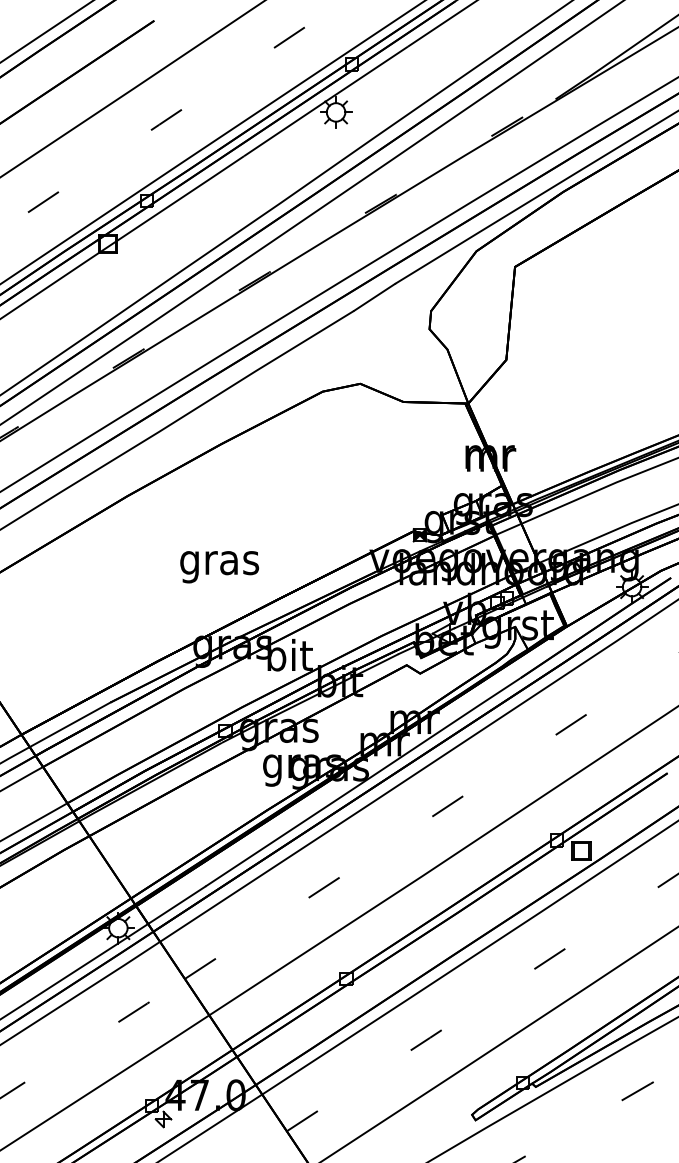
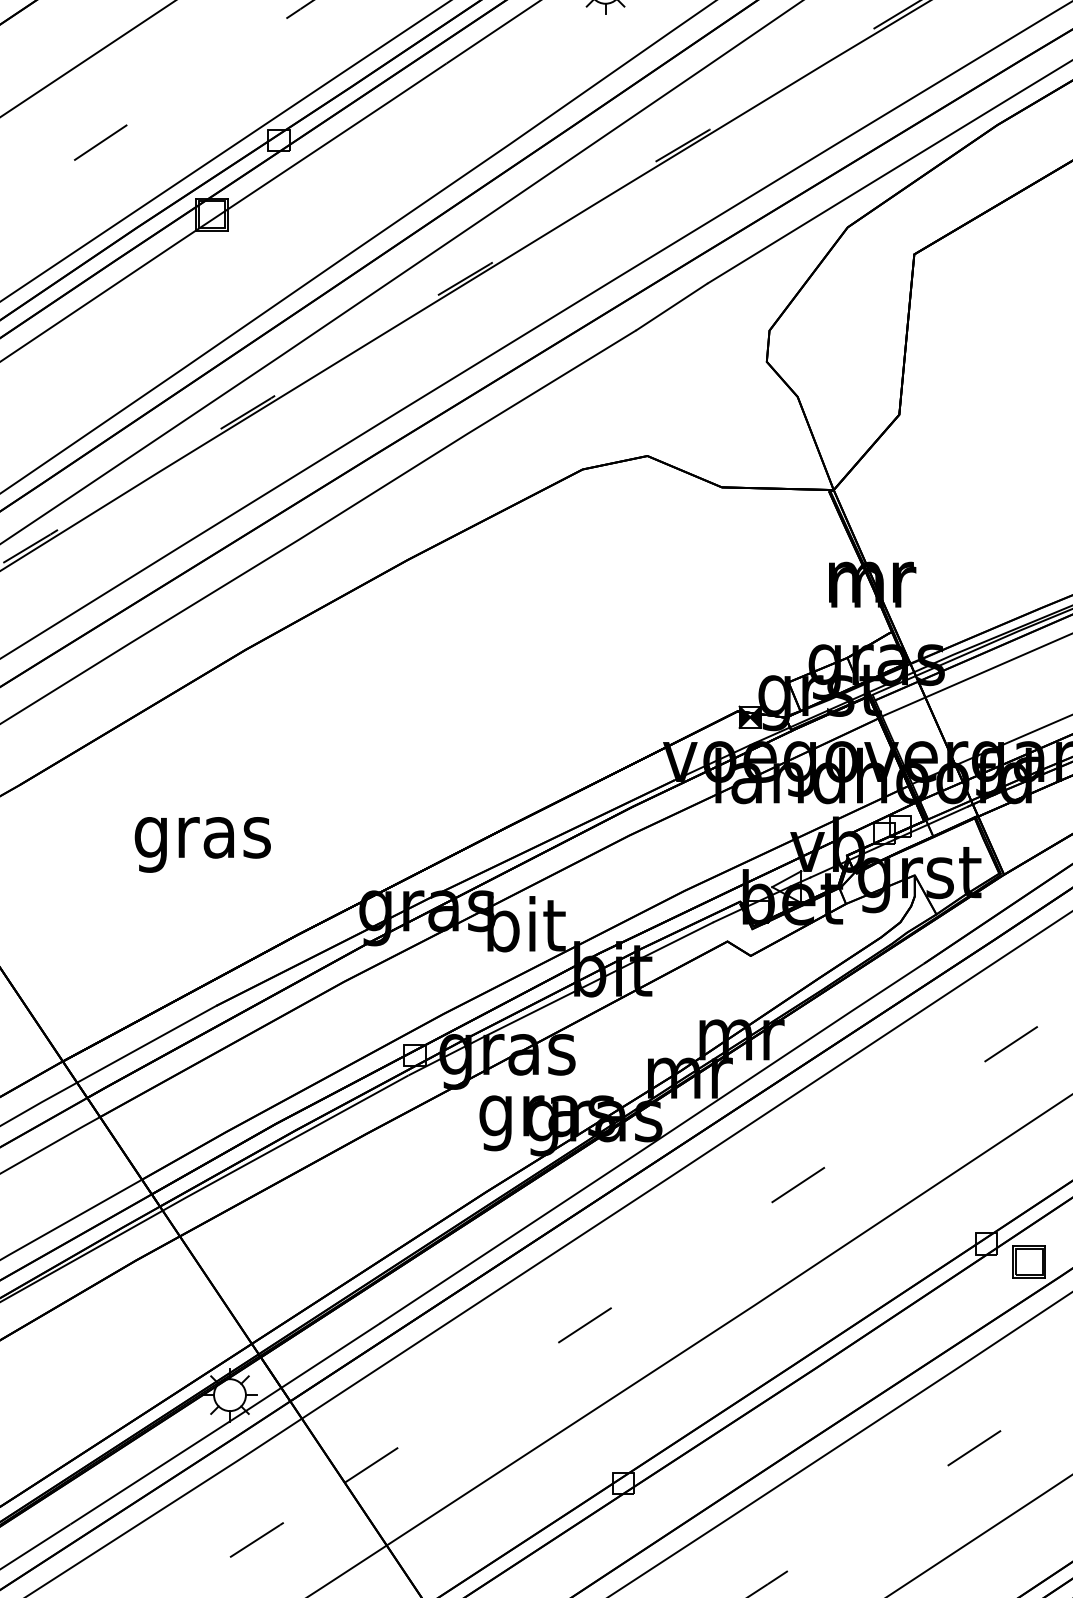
text: (219, 567) -> (202, 845), moved

